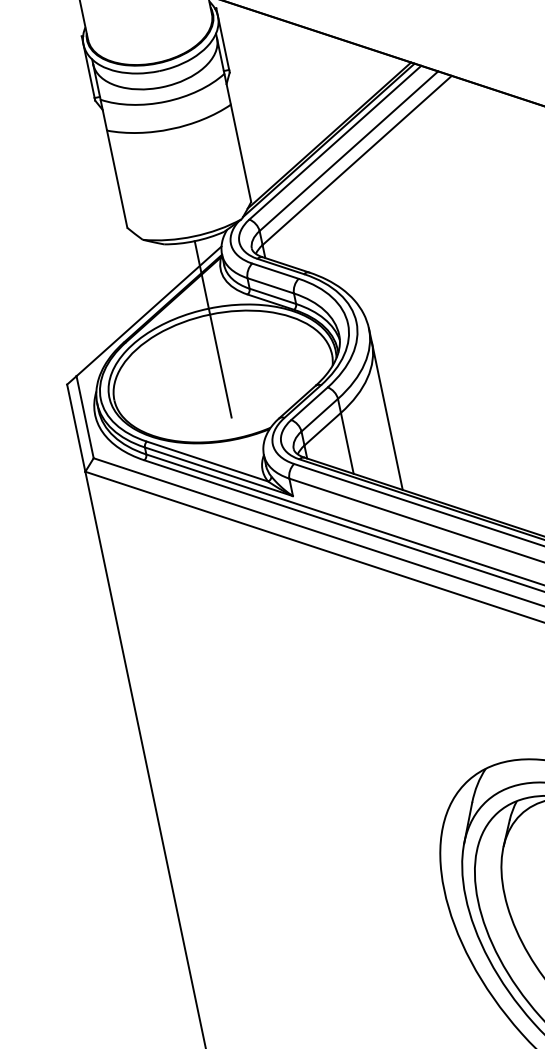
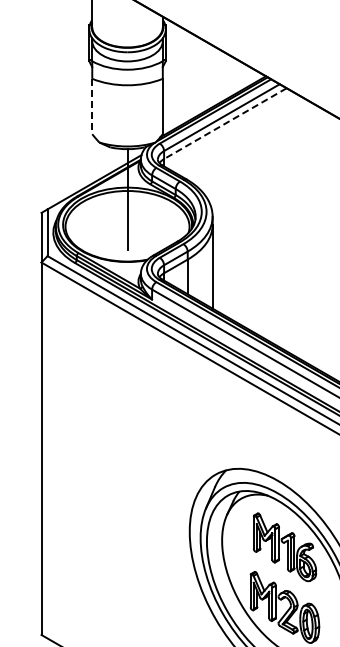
line: (357, 160) -> (225, 123), solid -> dashed
line: (117, 179) -> (92, 106), solid -> dashed

